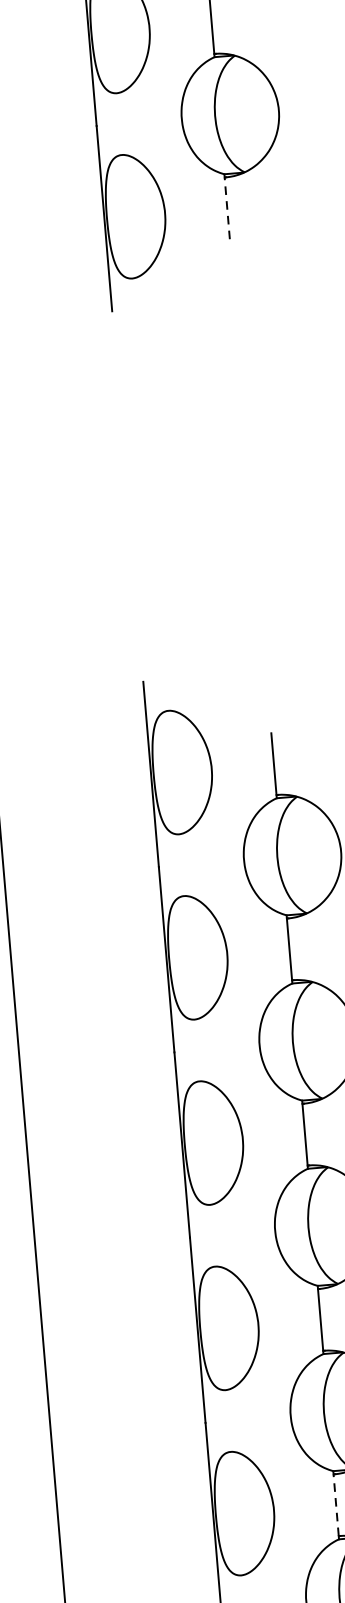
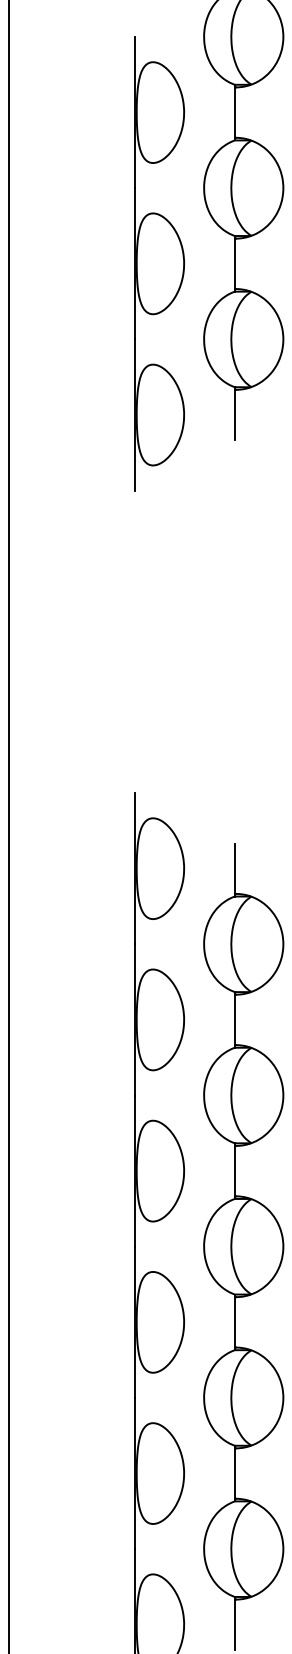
line: (226, 207) -> (234, 414), dashed -> solid
line: (335, 1505) -> (234, 1473), dashed -> solid

